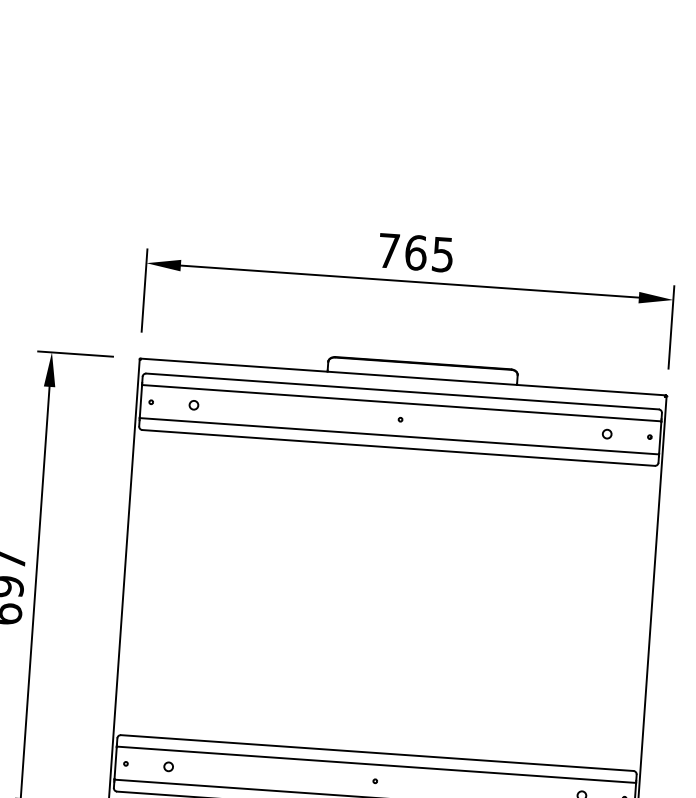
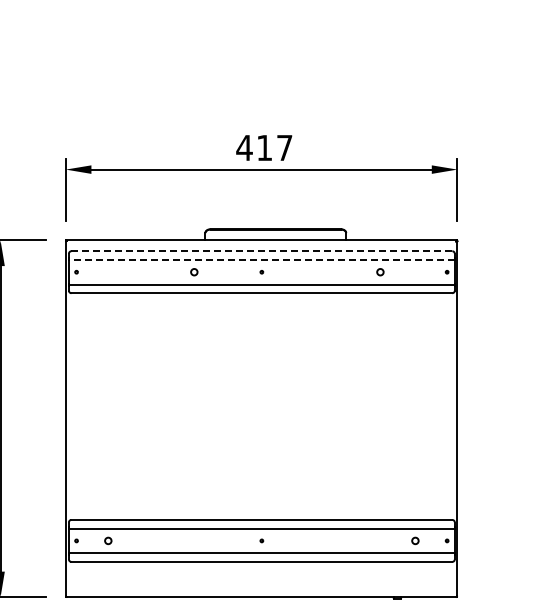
text: (415, 252) -> (264, 147), 765 -> 417
line: (403, 391) -> (262, 251), solid -> dashed
line: (401, 402) -> (261, 259), solid -> dashed
circle: (194, 405) -> (194, 272), moved
circle: (607, 434) -> (380, 272), moved

